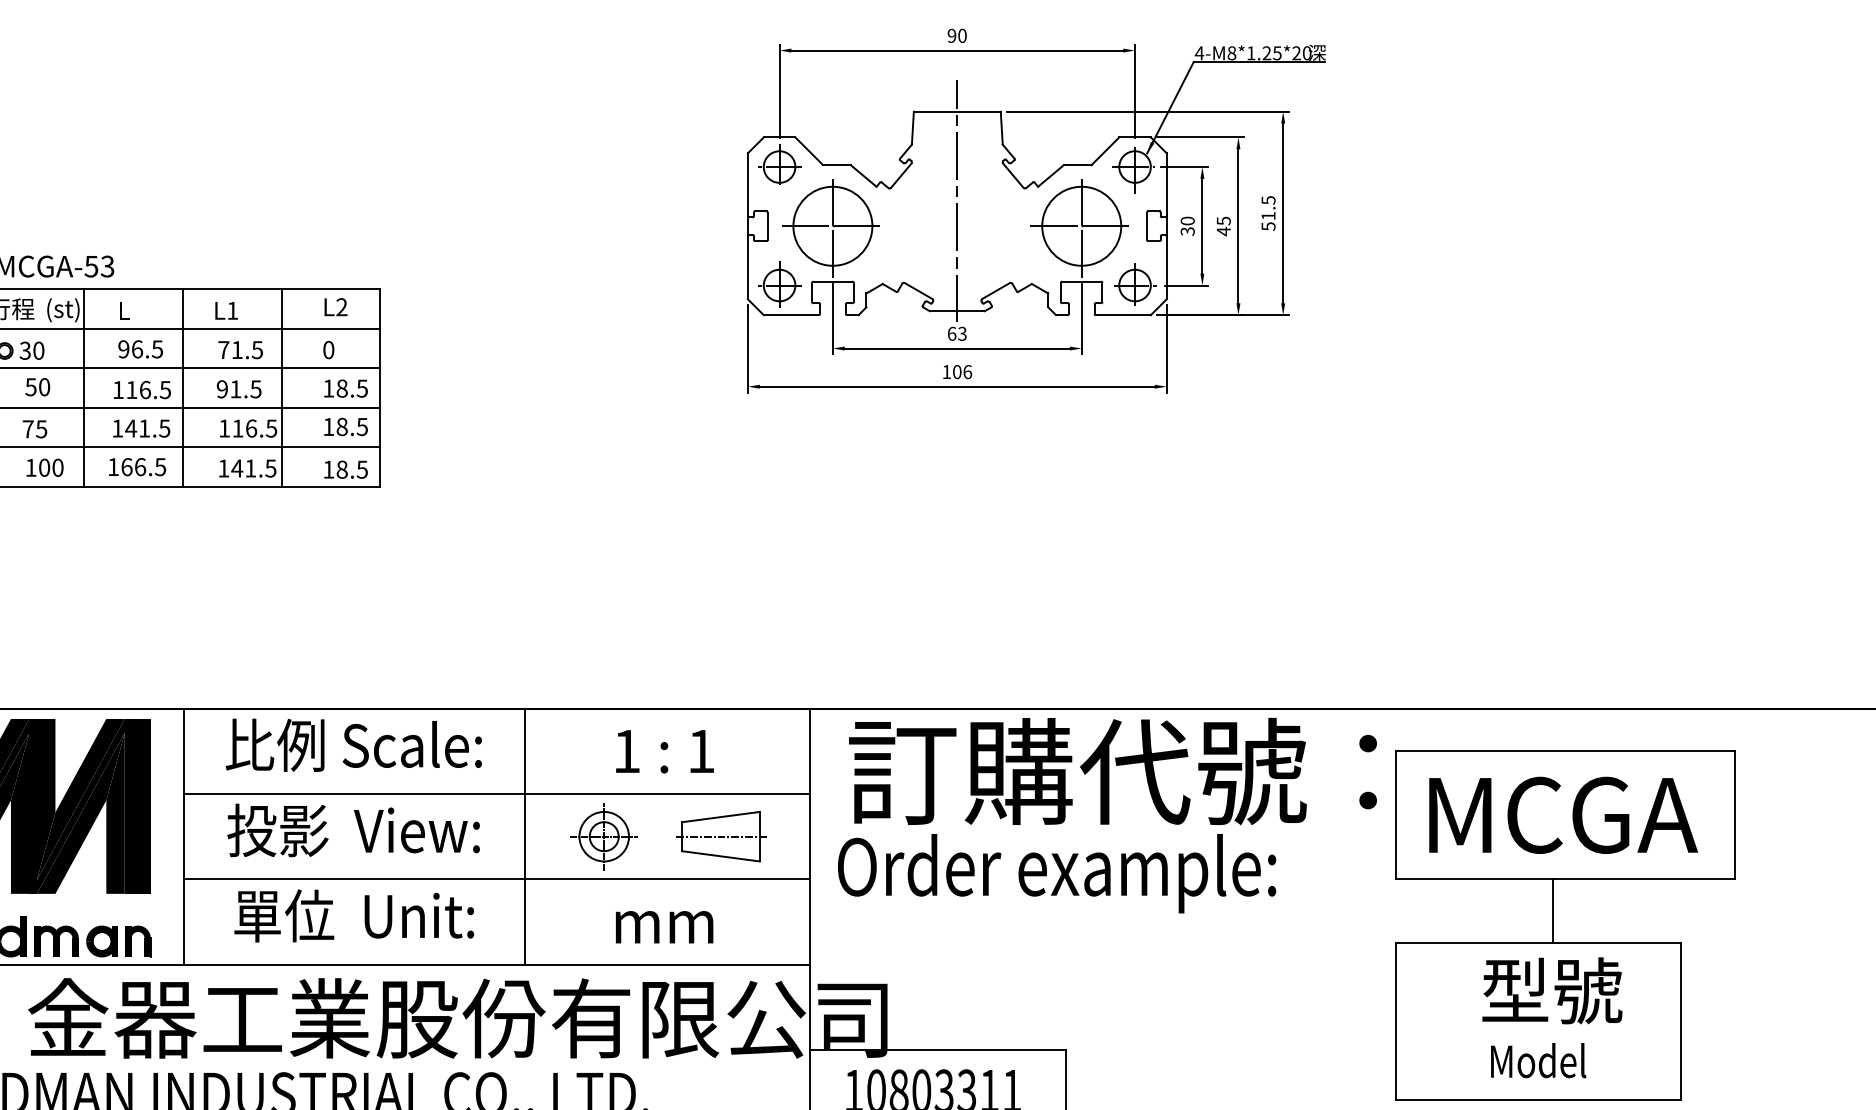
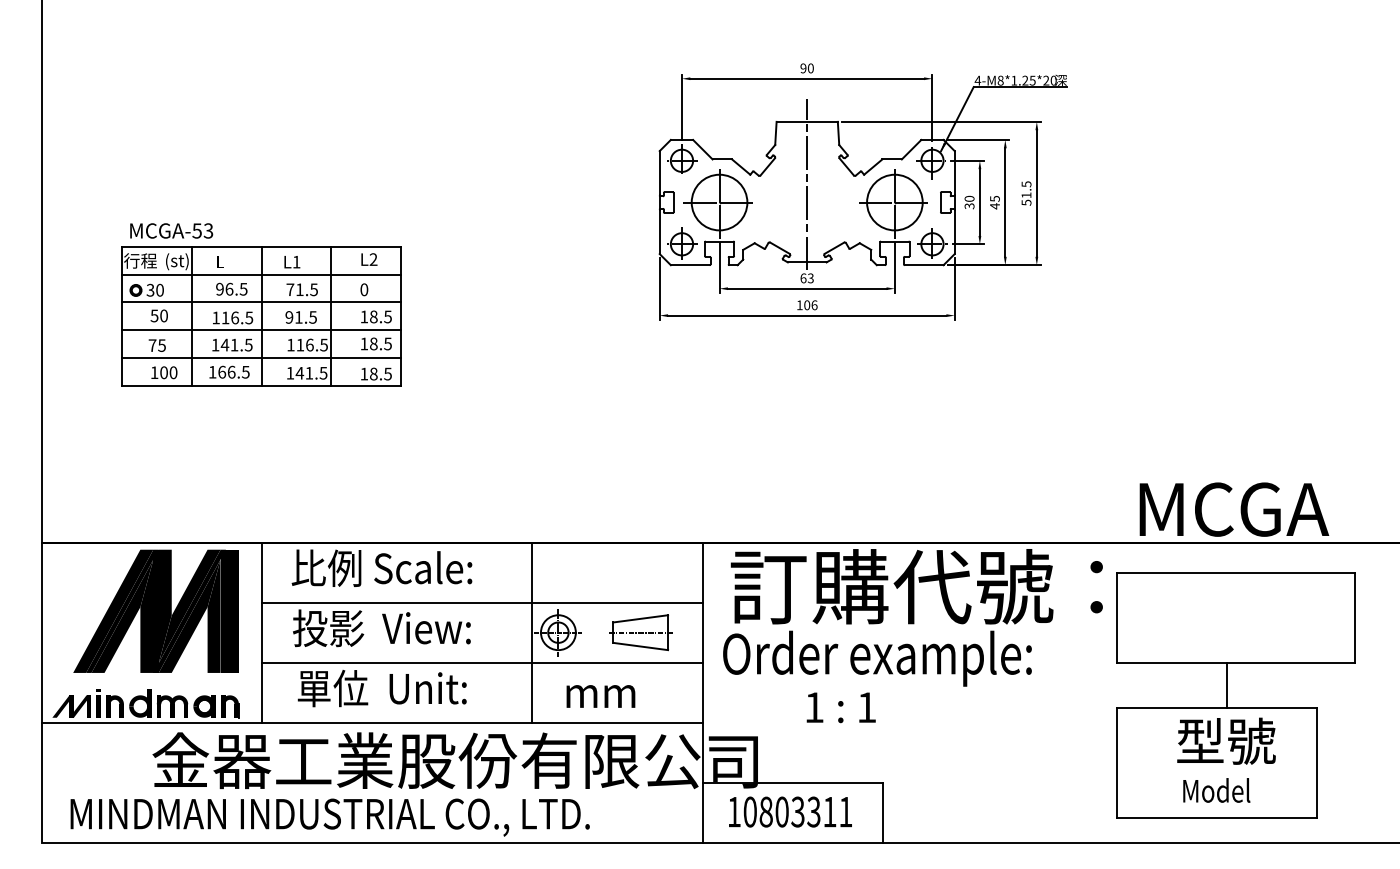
text: (663, 751) -> (840, 707), moved
text: (1563, 815) -> (1234, 509), moved
line: (524, 836) -> (531, 632), moved

